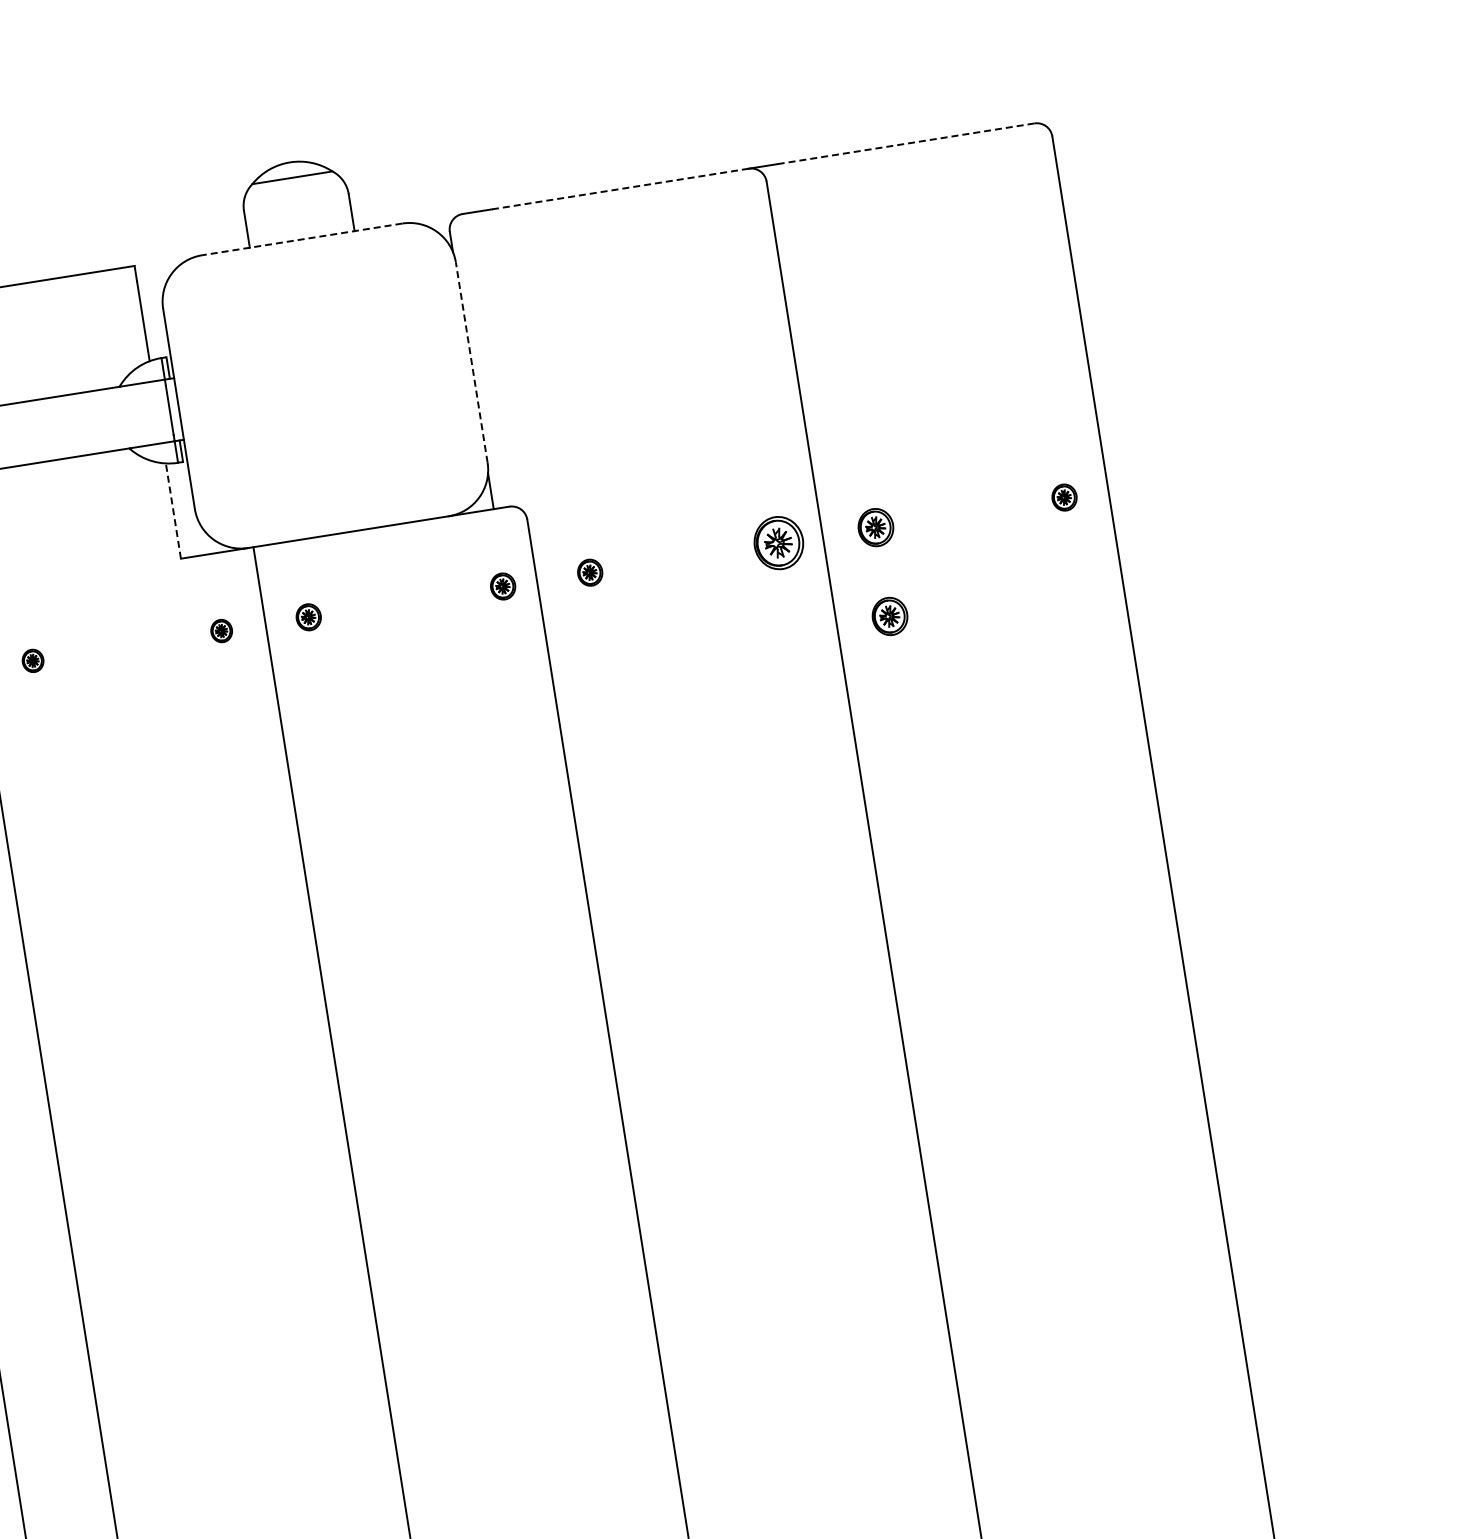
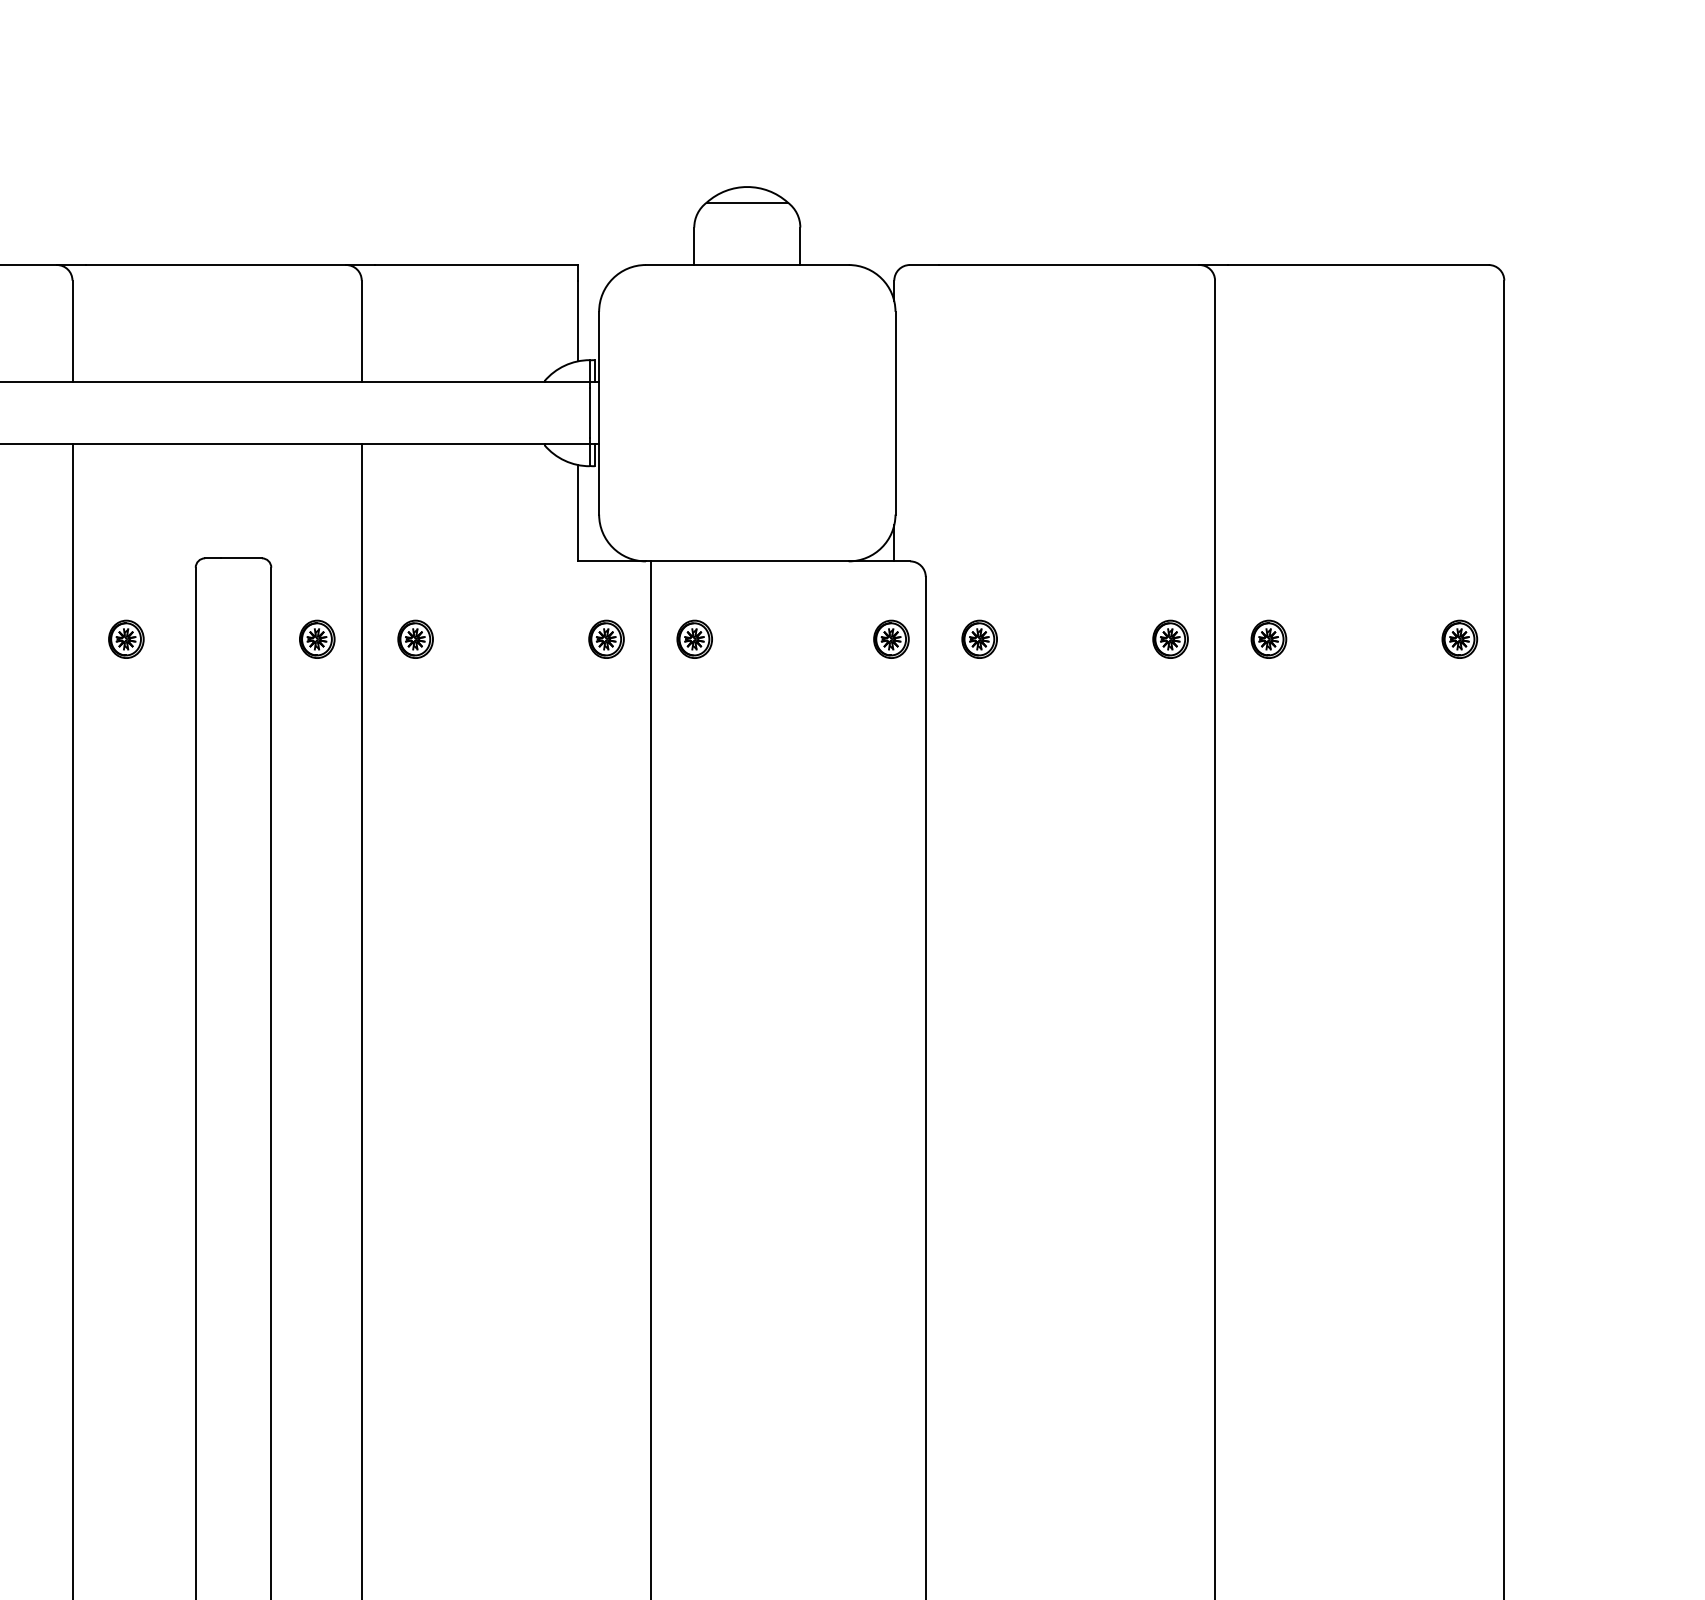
line: (905, 144) -> (1358, 265), dashed -> solid
line: (619, 189) -> (1068, 265), dashed -> solid
line: (301, 240) -> (746, 265), dashed -> solid
line: (471, 361) -> (895, 412), dashed -> solid
part: (1064, 496) -> (1459, 638), size x1.43
line: (173, 510) -> (577, 512), dashed -> solid
part: (778, 542) -> (1170, 638), size x0.71
part: (589, 571) -> (979, 638), size x1.43
part: (503, 585) -> (891, 638), size x1.43
part: (889, 615) -> (1268, 728), removed
part: (308, 616) -> (694, 638), size x1.43
part: (221, 630) -> (606, 638), size x1.67
part: (32, 660) -> (415, 638), size x1.67

